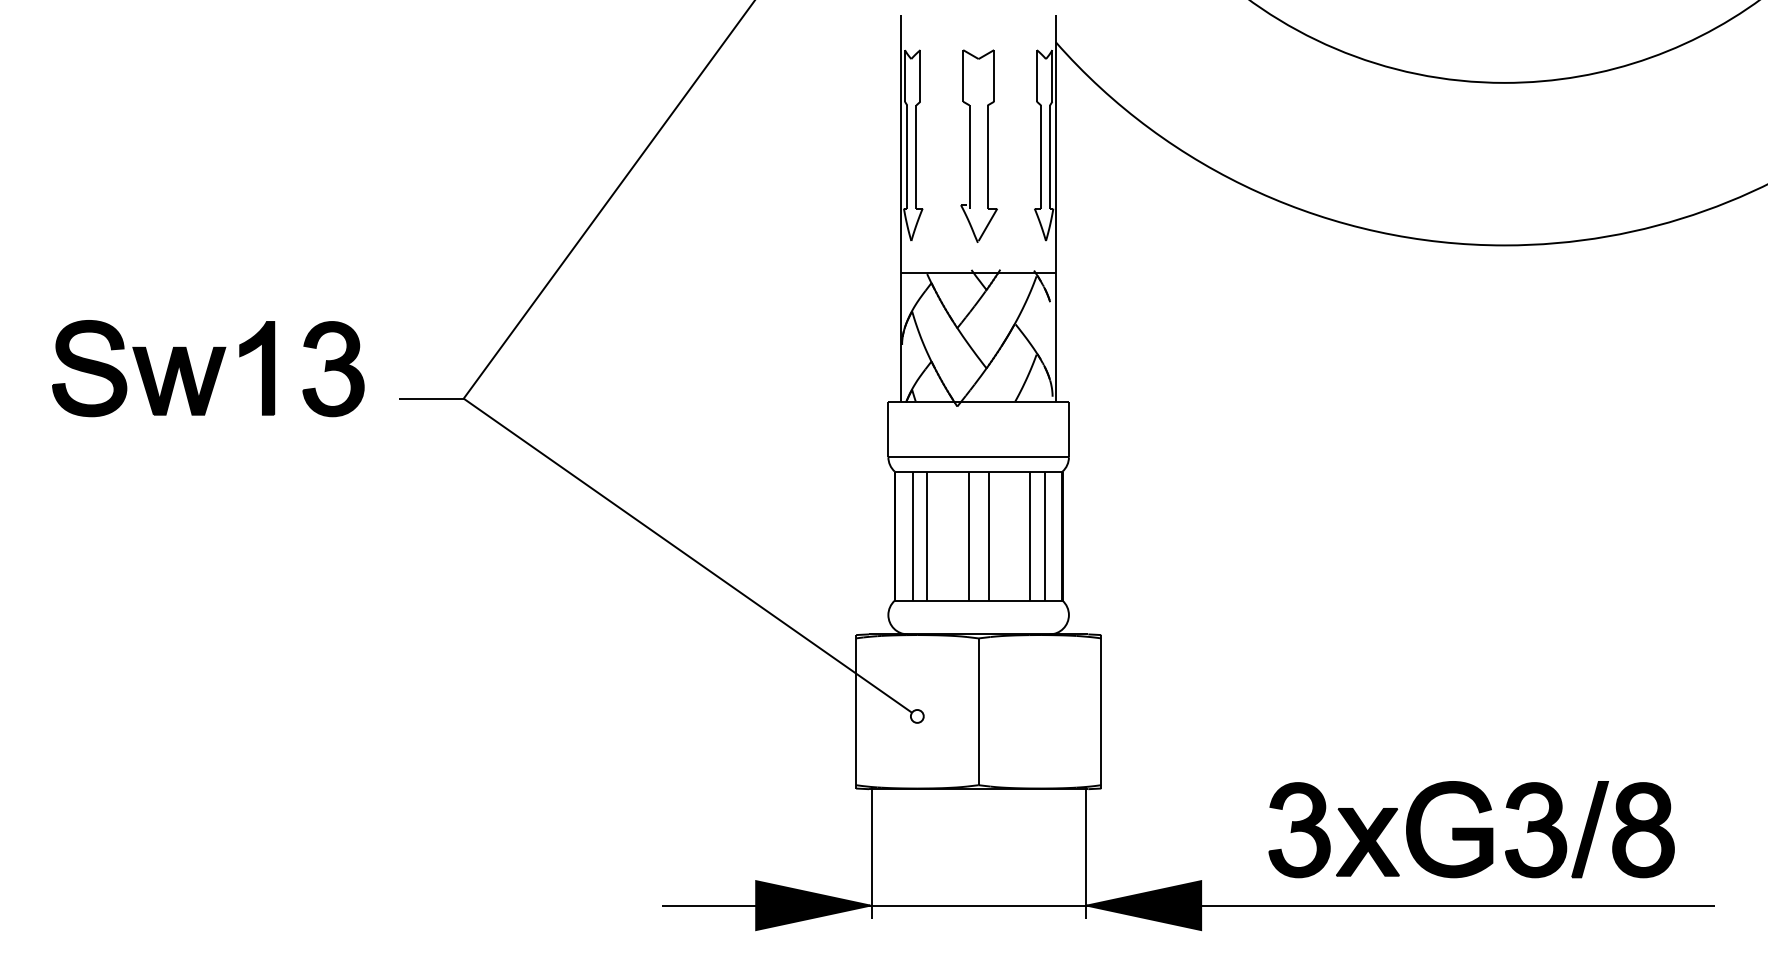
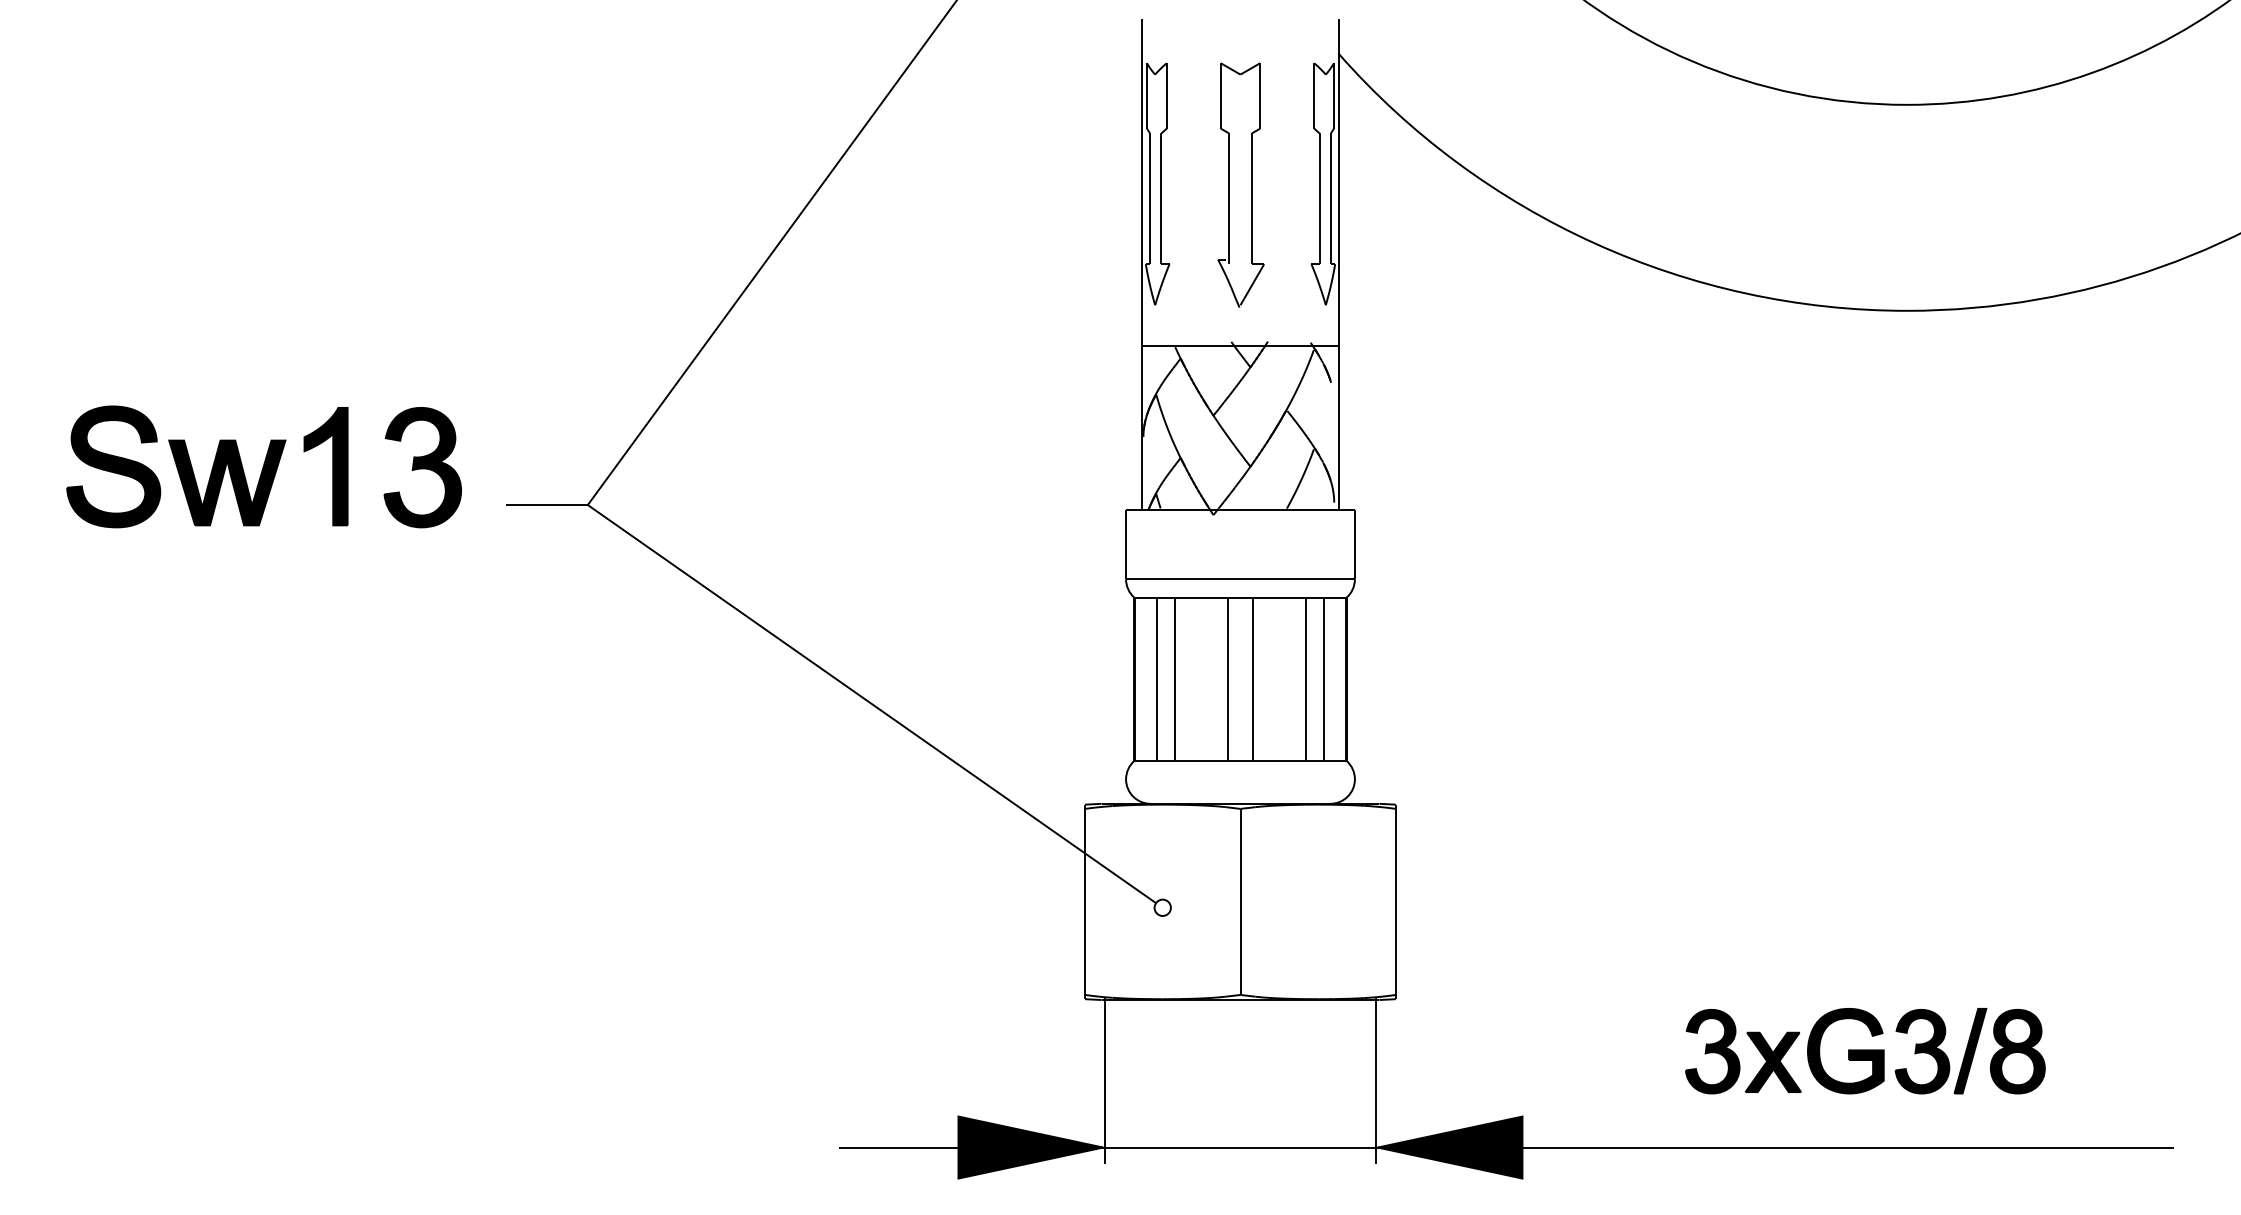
part: (1471, 829) -> (1865, 1050), size x0.7

